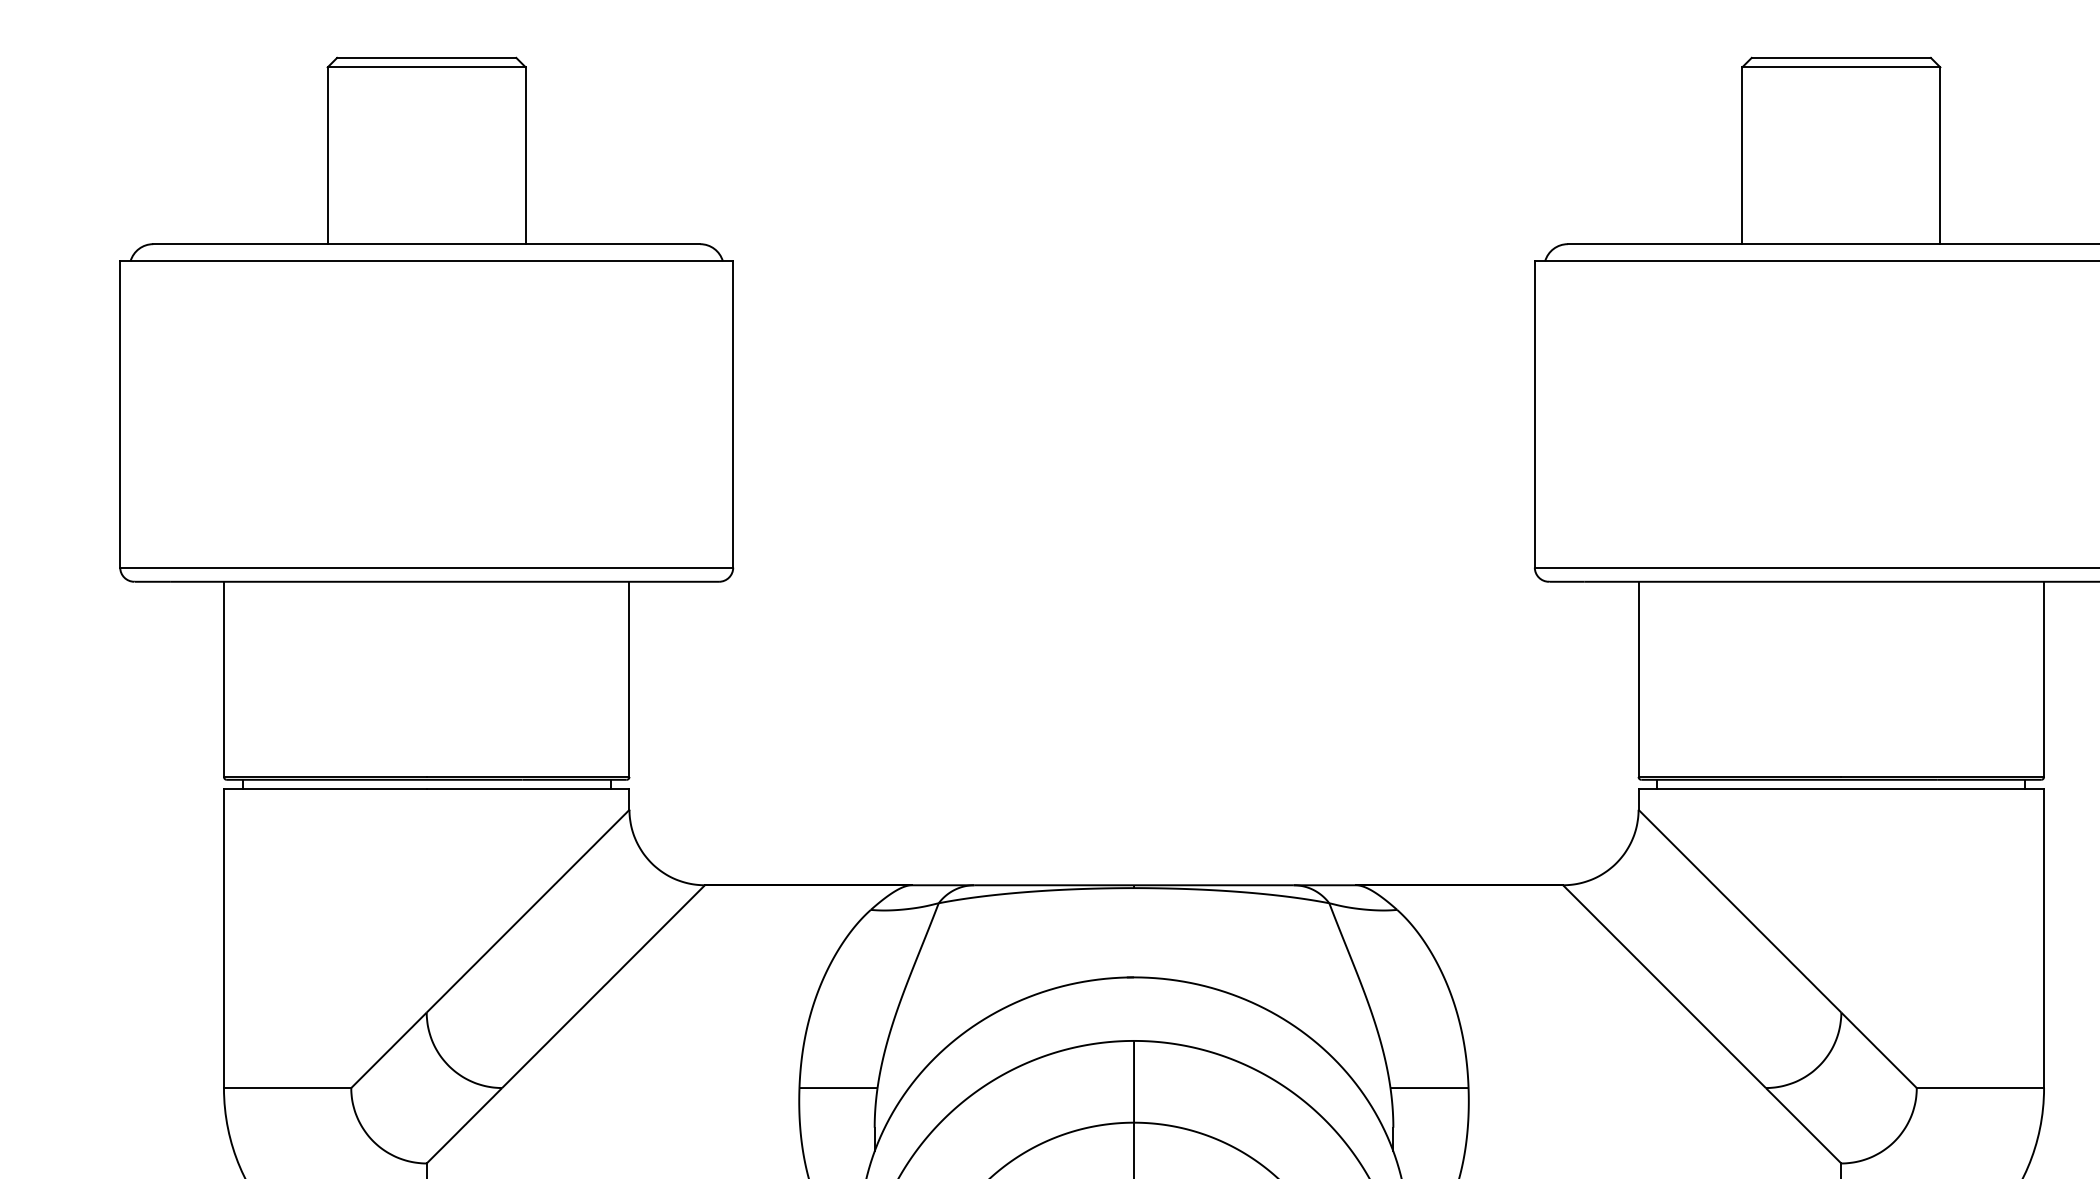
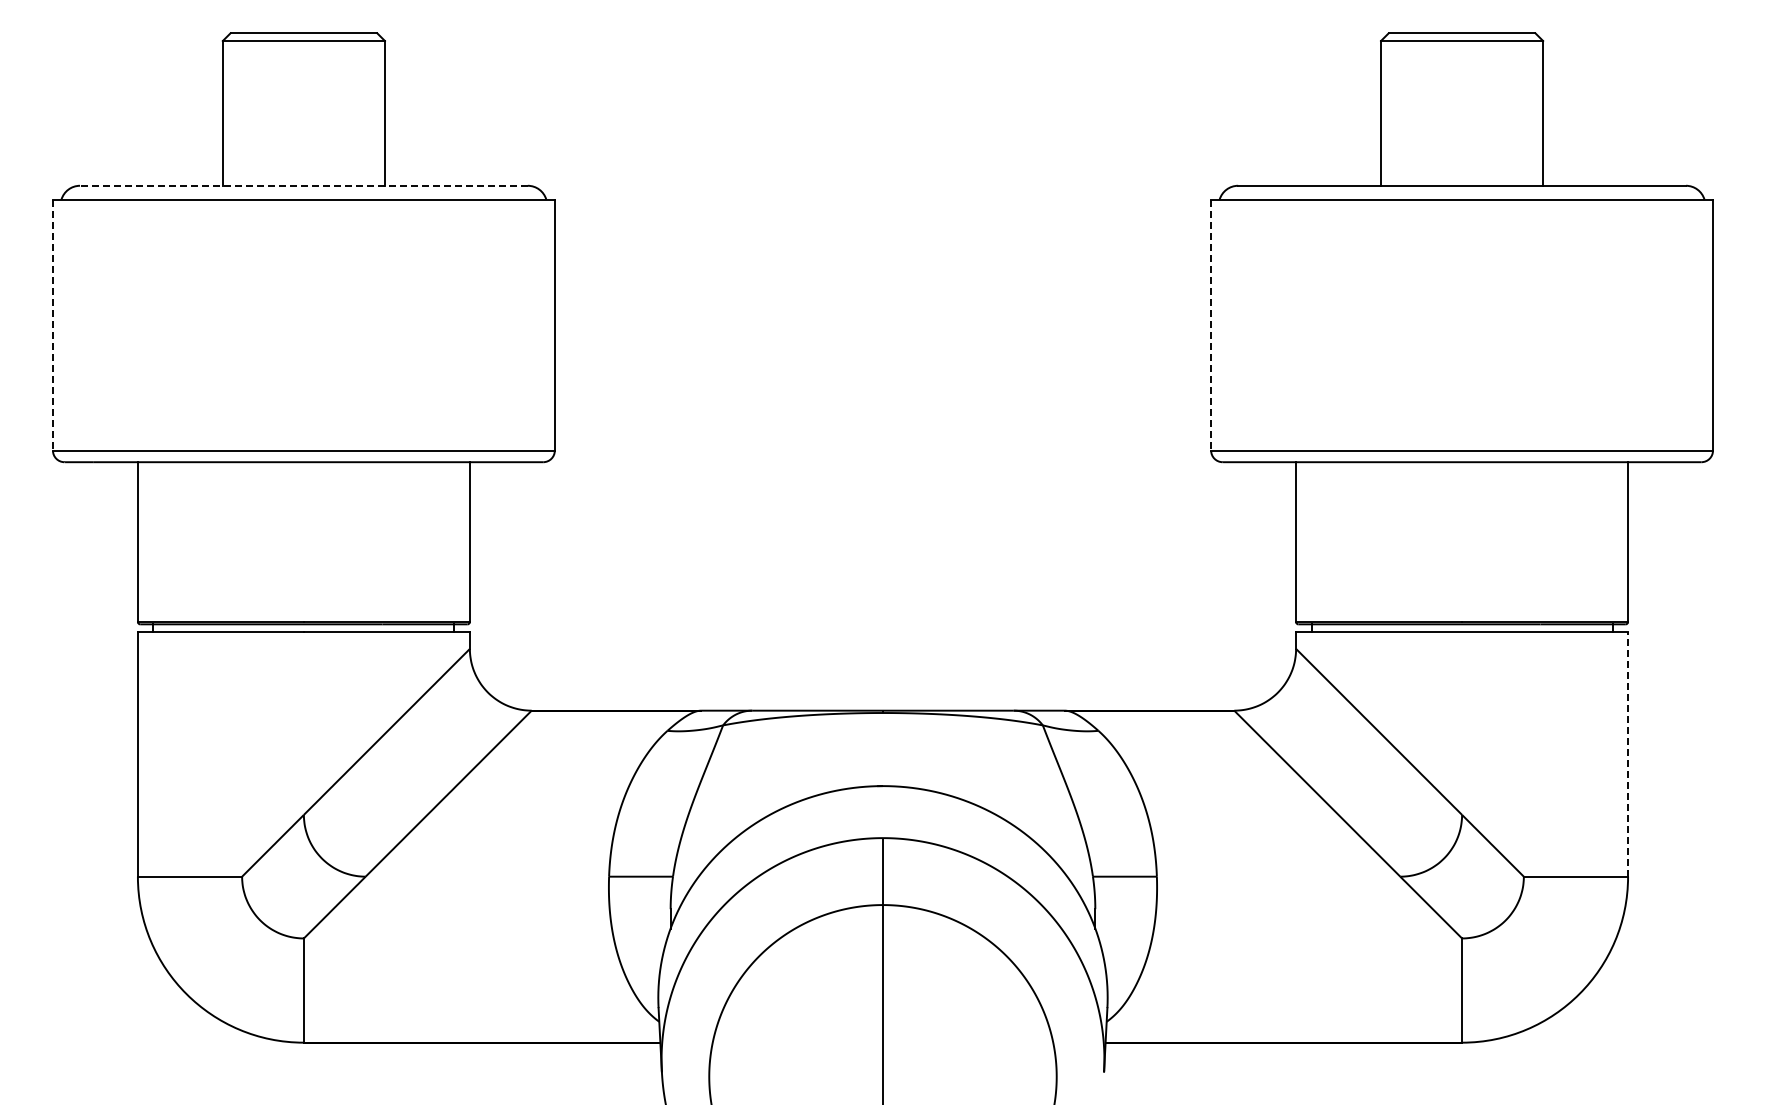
line: (426, 243) -> (303, 185), solid -> dashed
line: (119, 414) -> (52, 325), solid -> dashed
line: (1535, 414) -> (1211, 325), solid -> dashed
line: (2044, 937) -> (1628, 753), solid -> dashed

